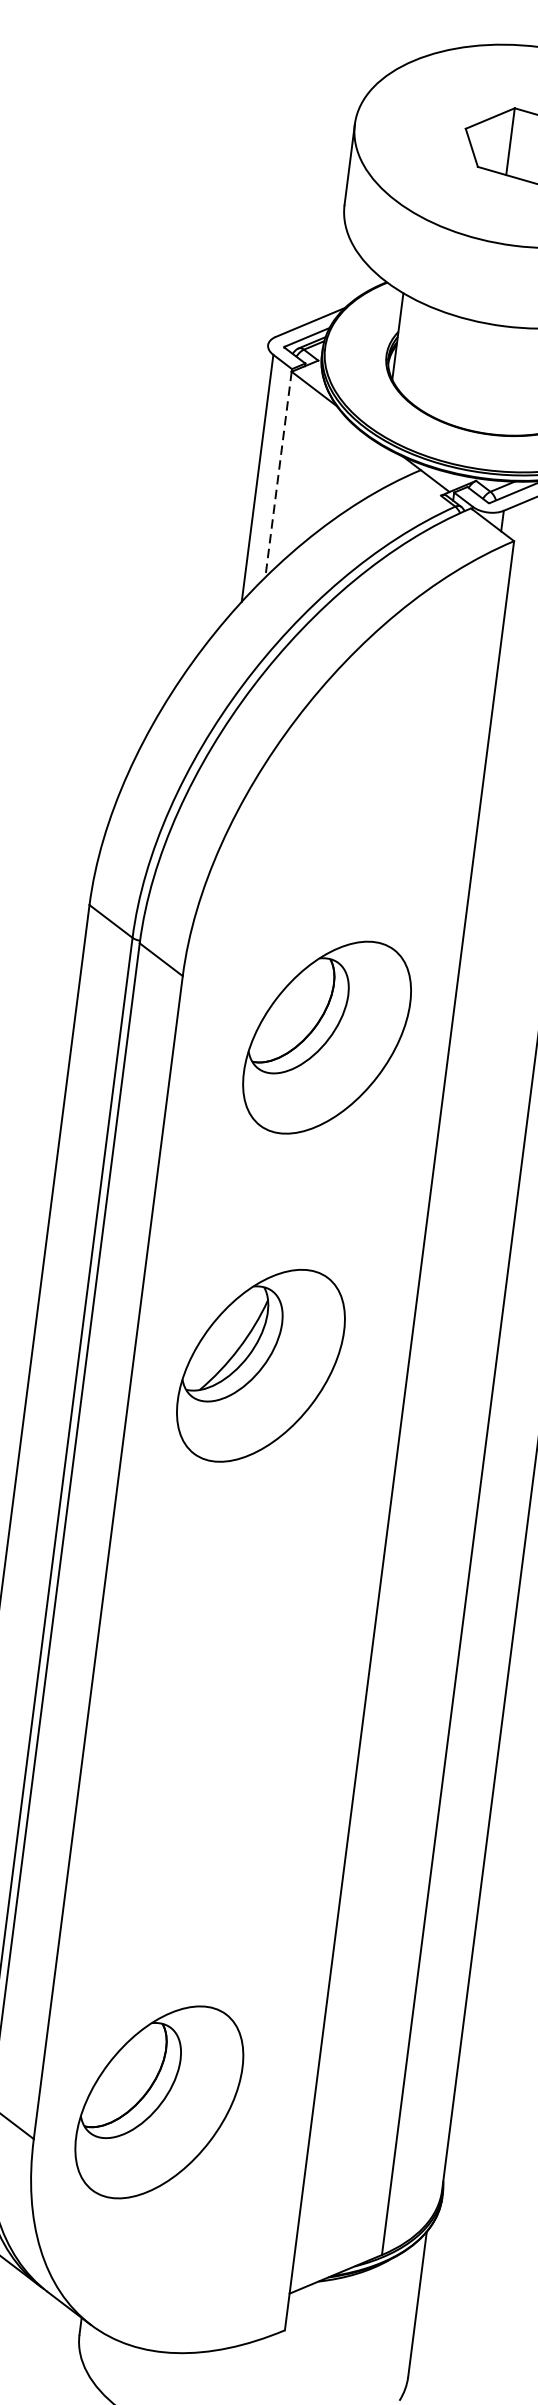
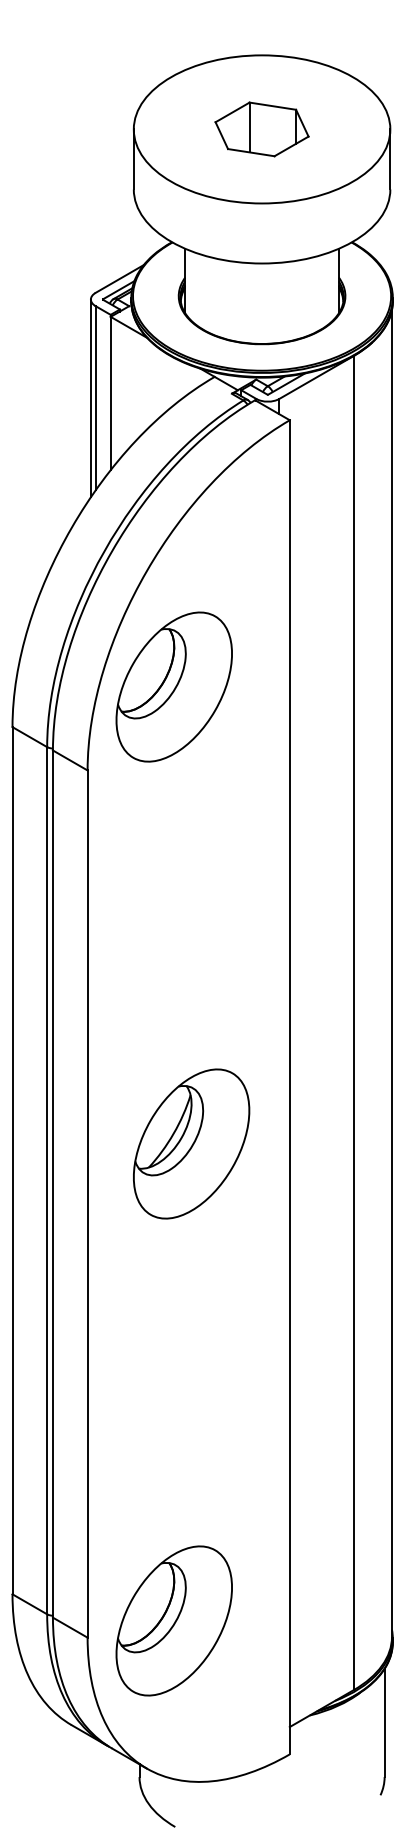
line: (278, 474) -> (110, 393), dashed -> solid
line: (250, 477) -> (90, 398), added
part: (326, 1036) -> (173, 686), moved
part: (260, 1365) -> (191, 1143), moved
part: (158, 2101) -> (173, 1620), moved

